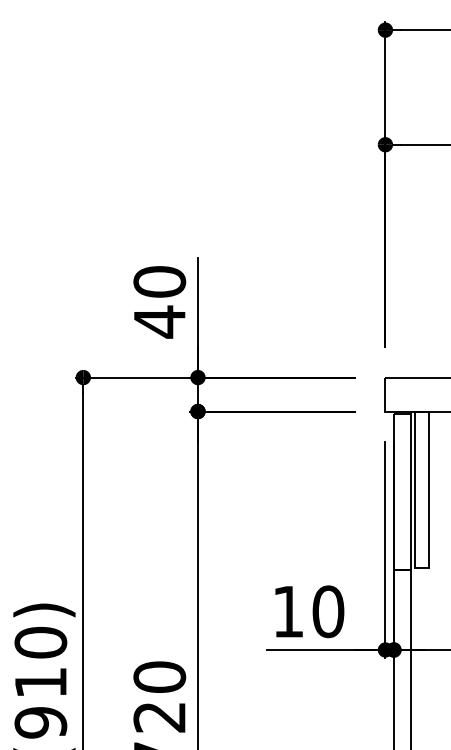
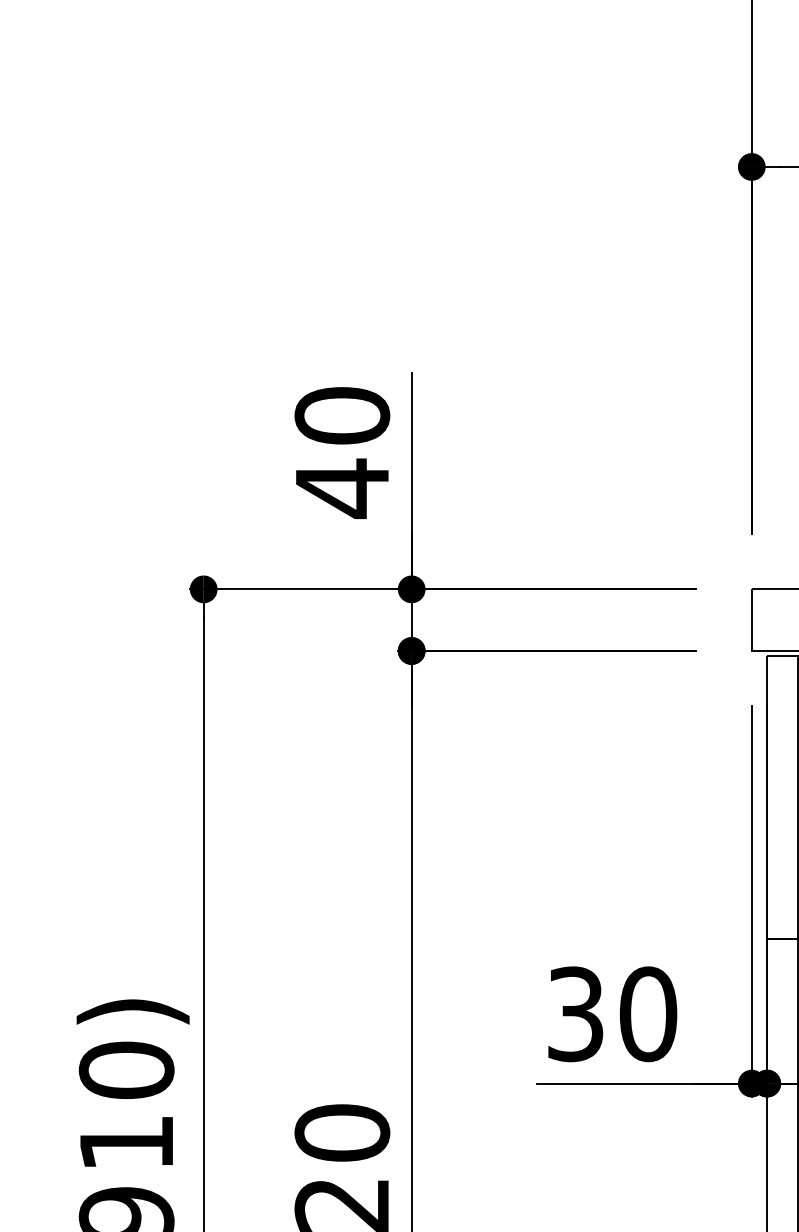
text: (288, 611) -> (575, 1013), 10 -> 30

